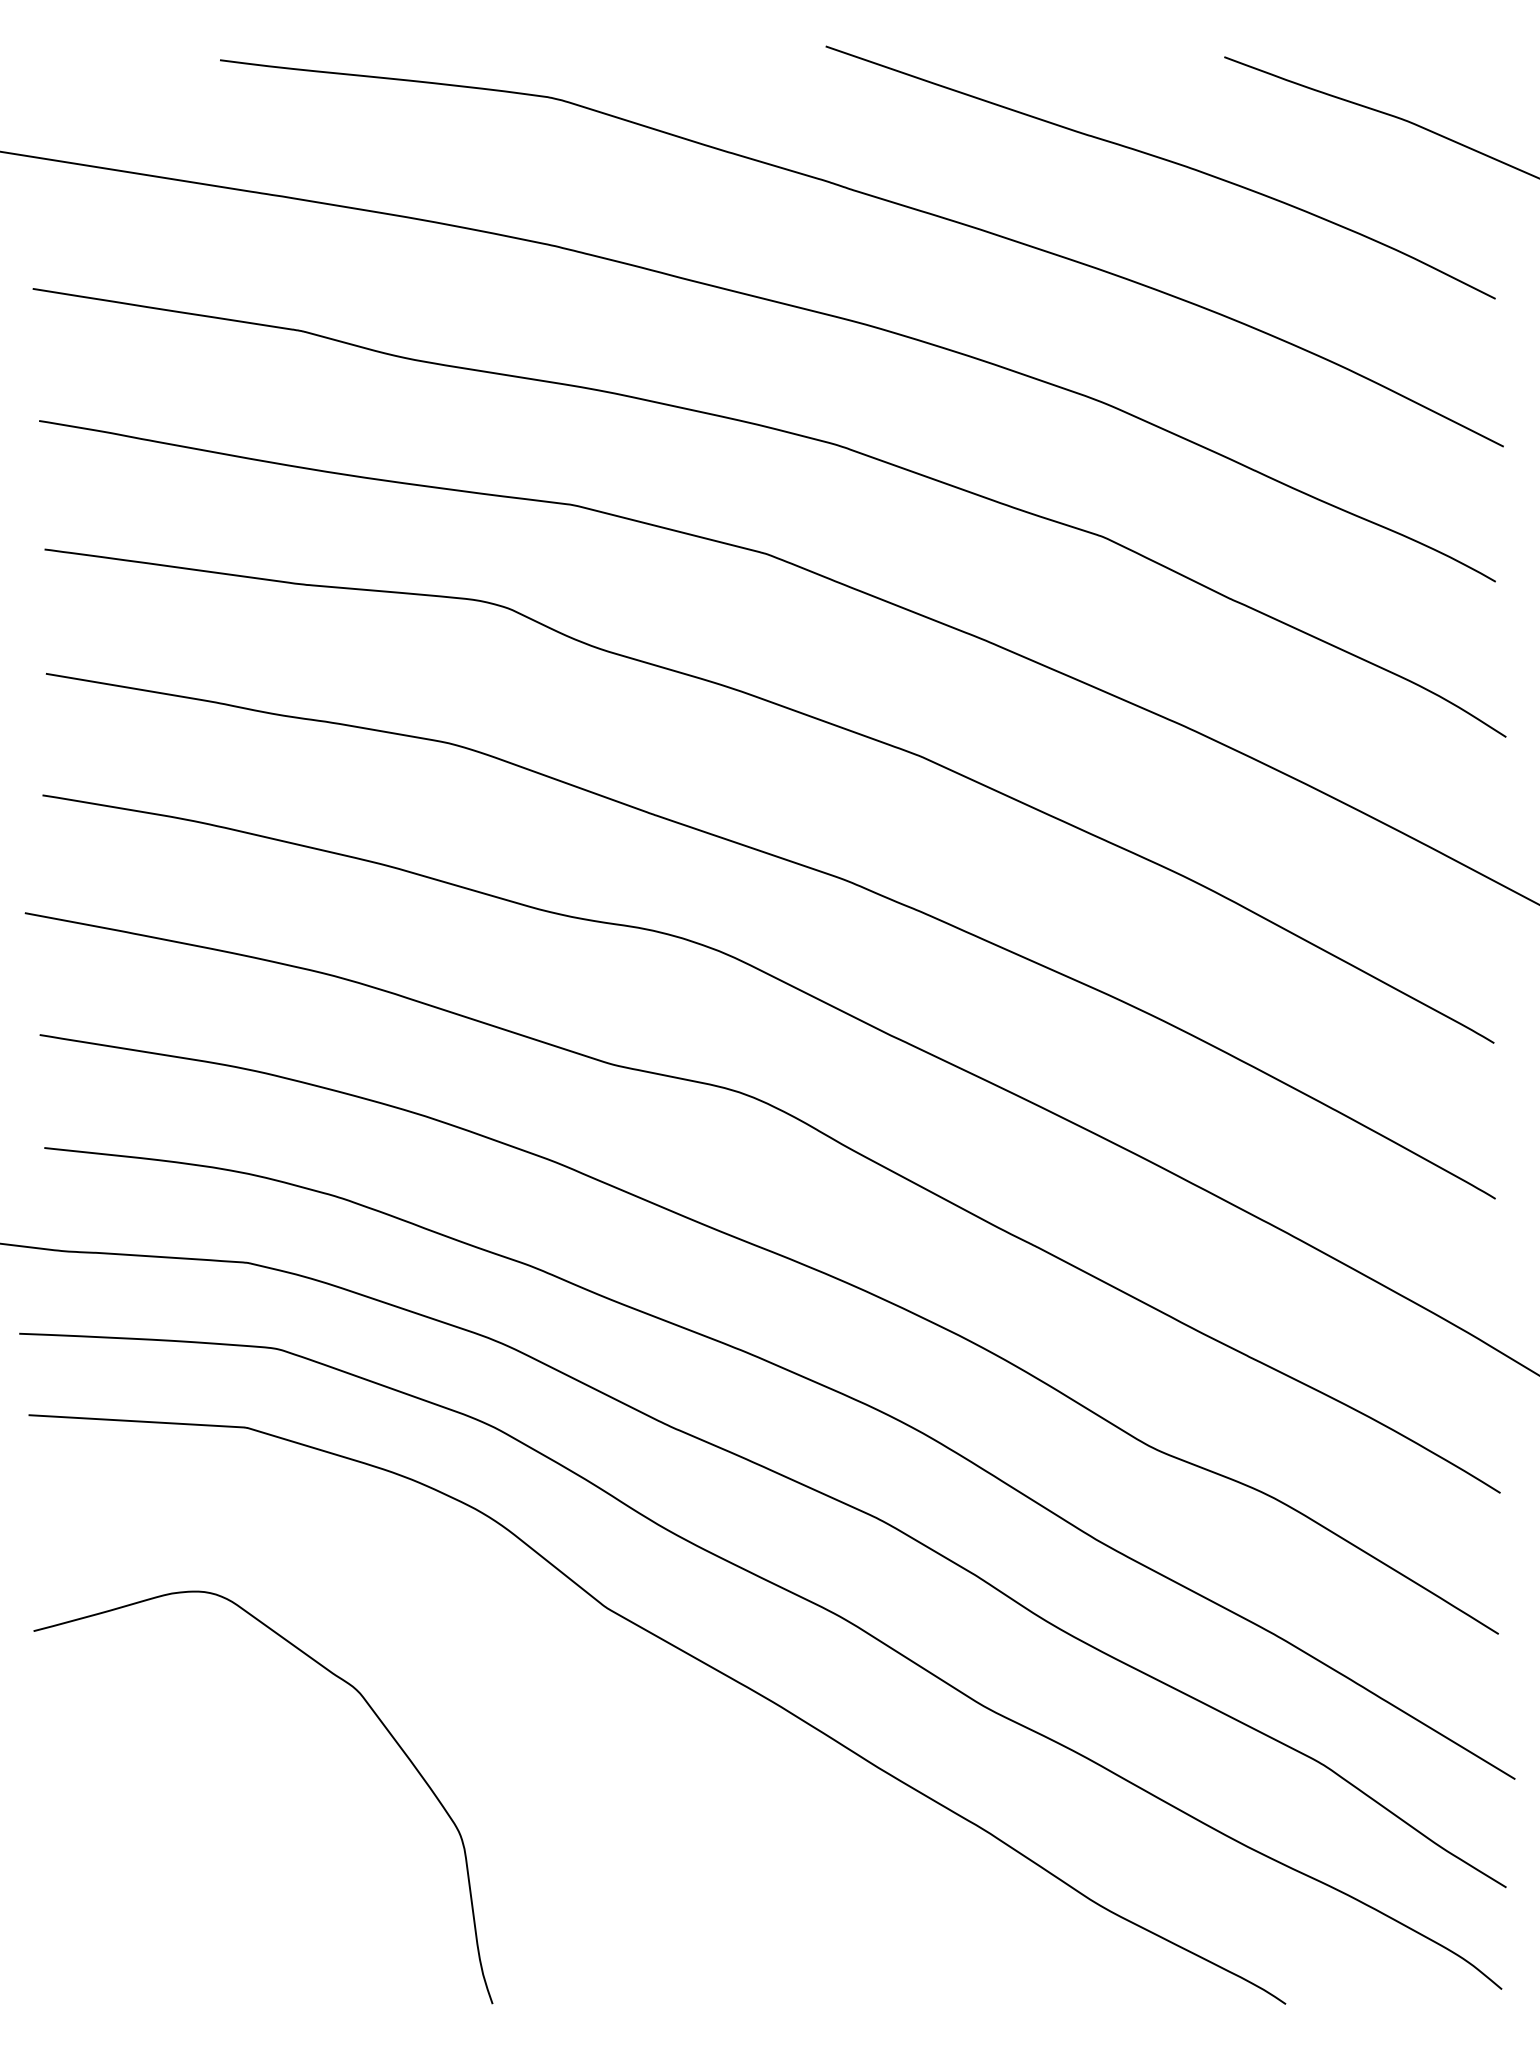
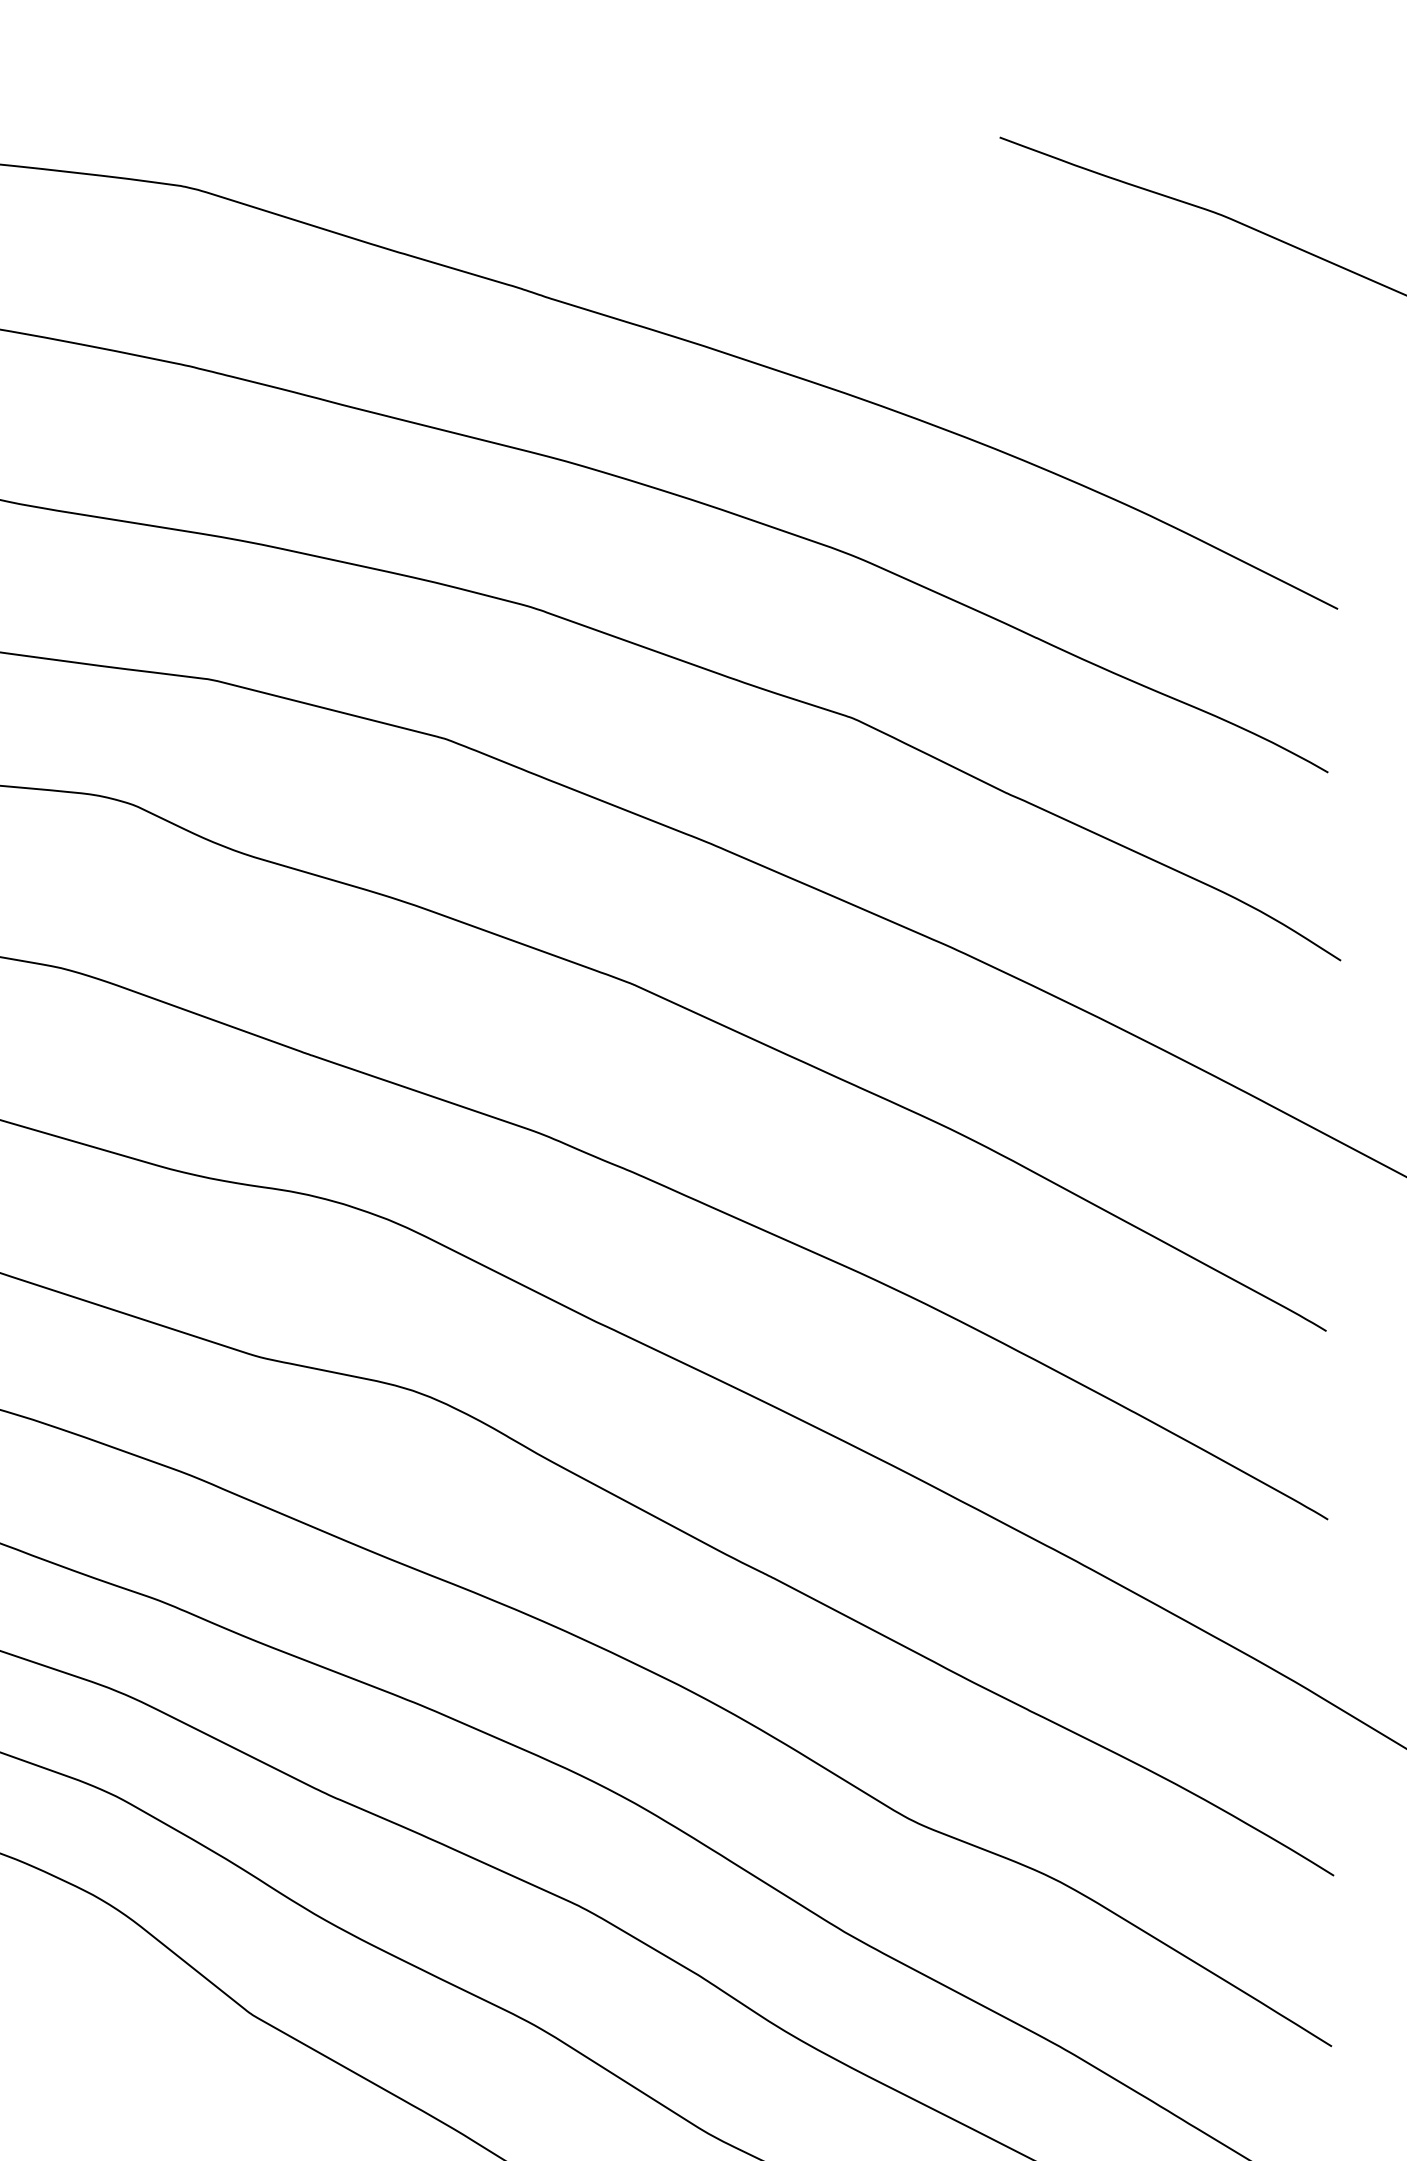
curve: (1164, 160) -> (927, 262), removed

